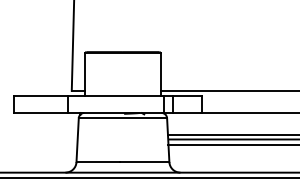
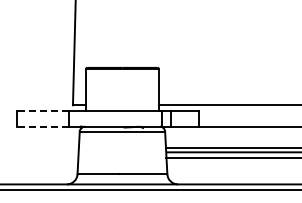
line: (40, 96) -> (42, 110), solid -> dashed
line: (40, 112) -> (42, 126), solid -> dashed

